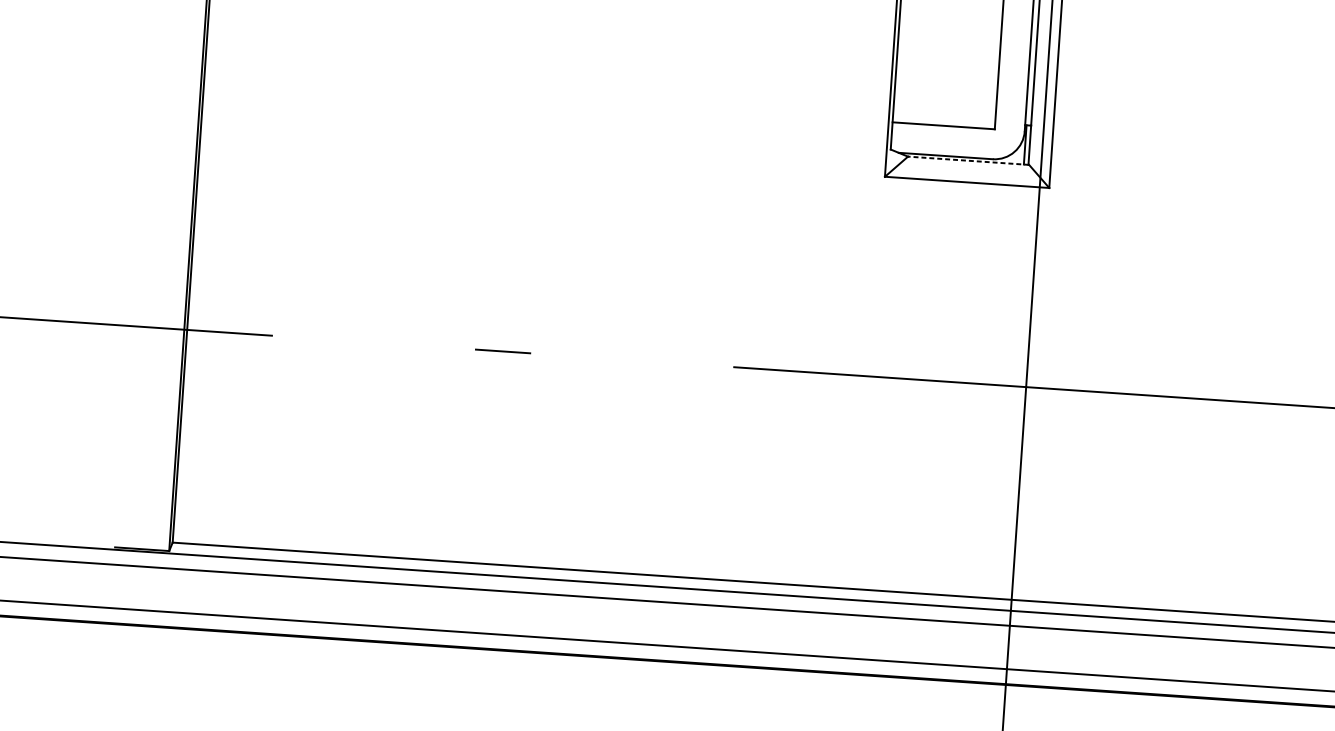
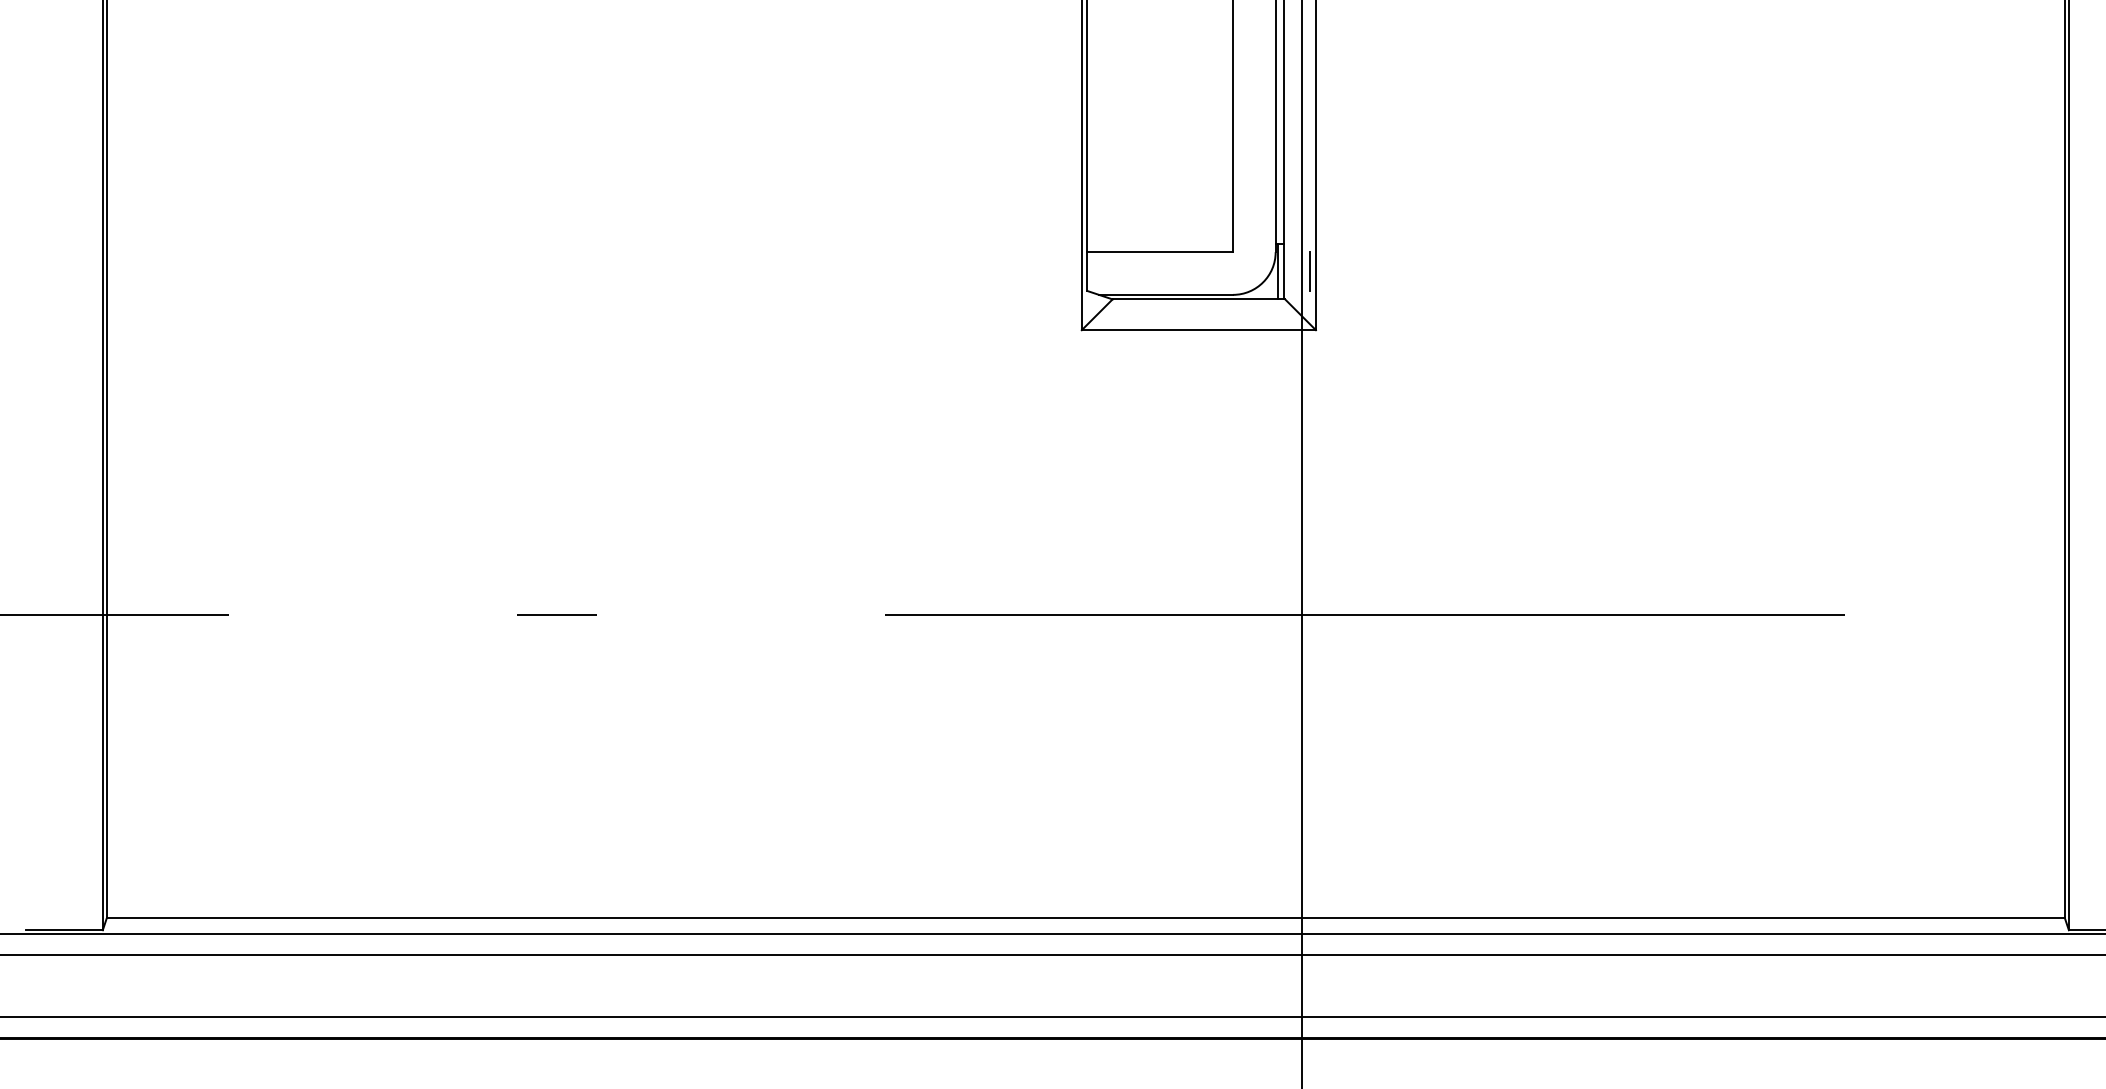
line: (1048, 146) -> (1310, 271), added
line: (968, 160) -> (1198, 299), dashed -> solid

